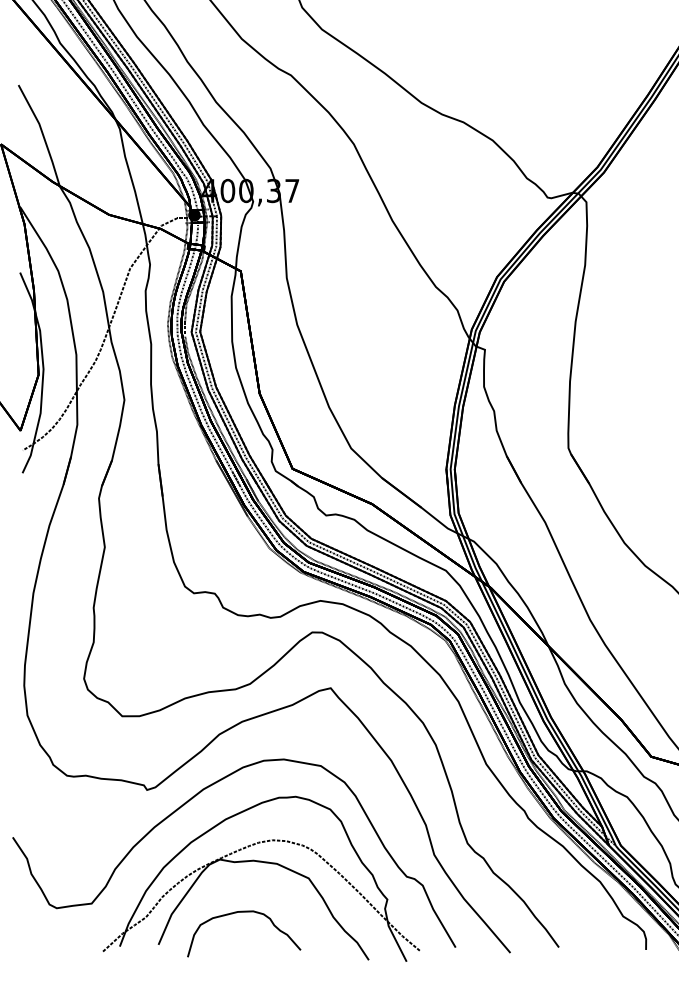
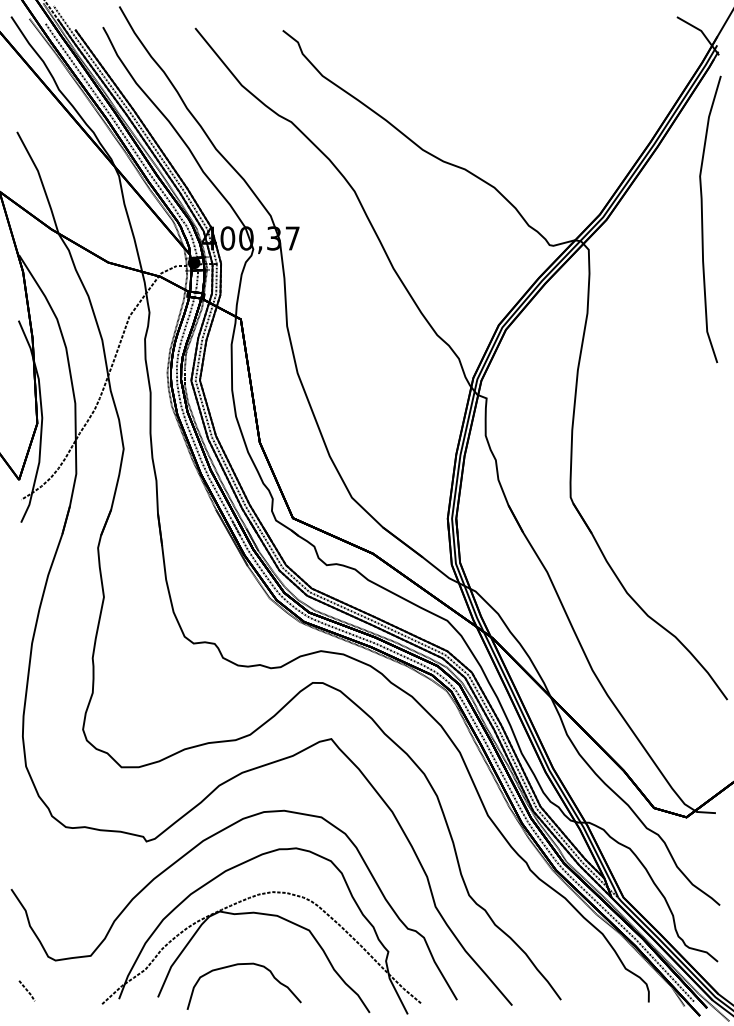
line: (27, 938) -> (26, 990), added

